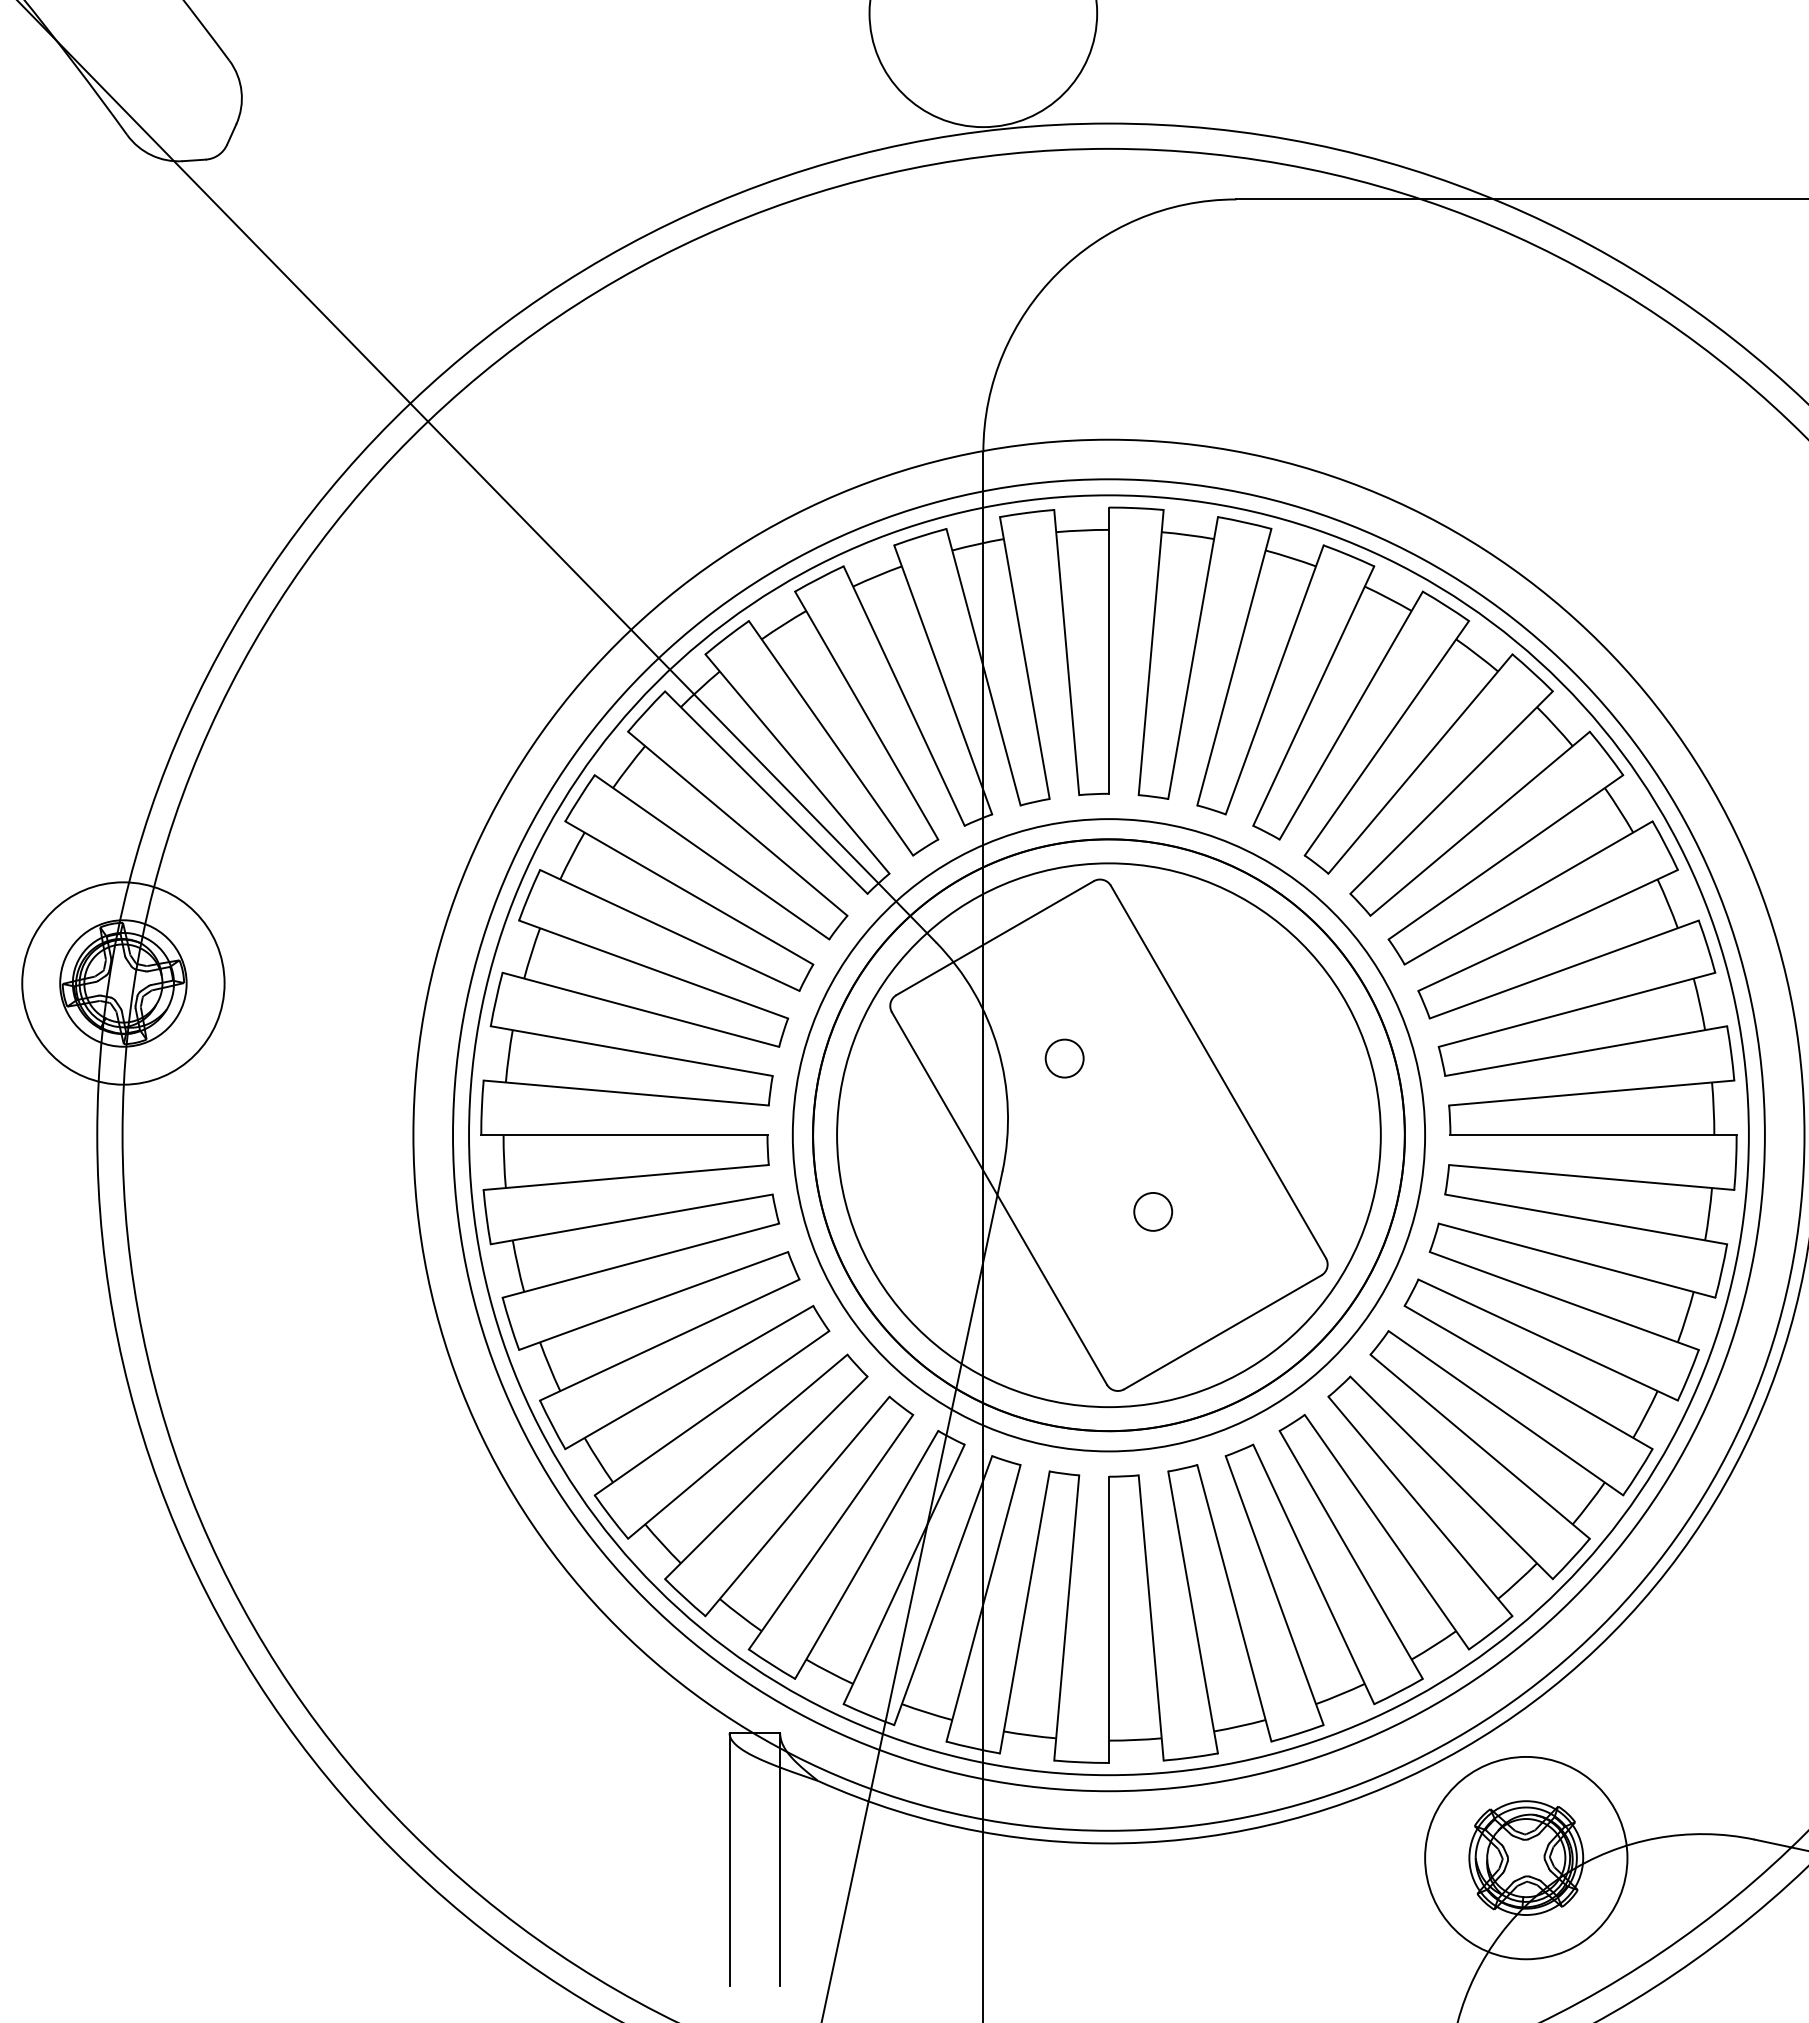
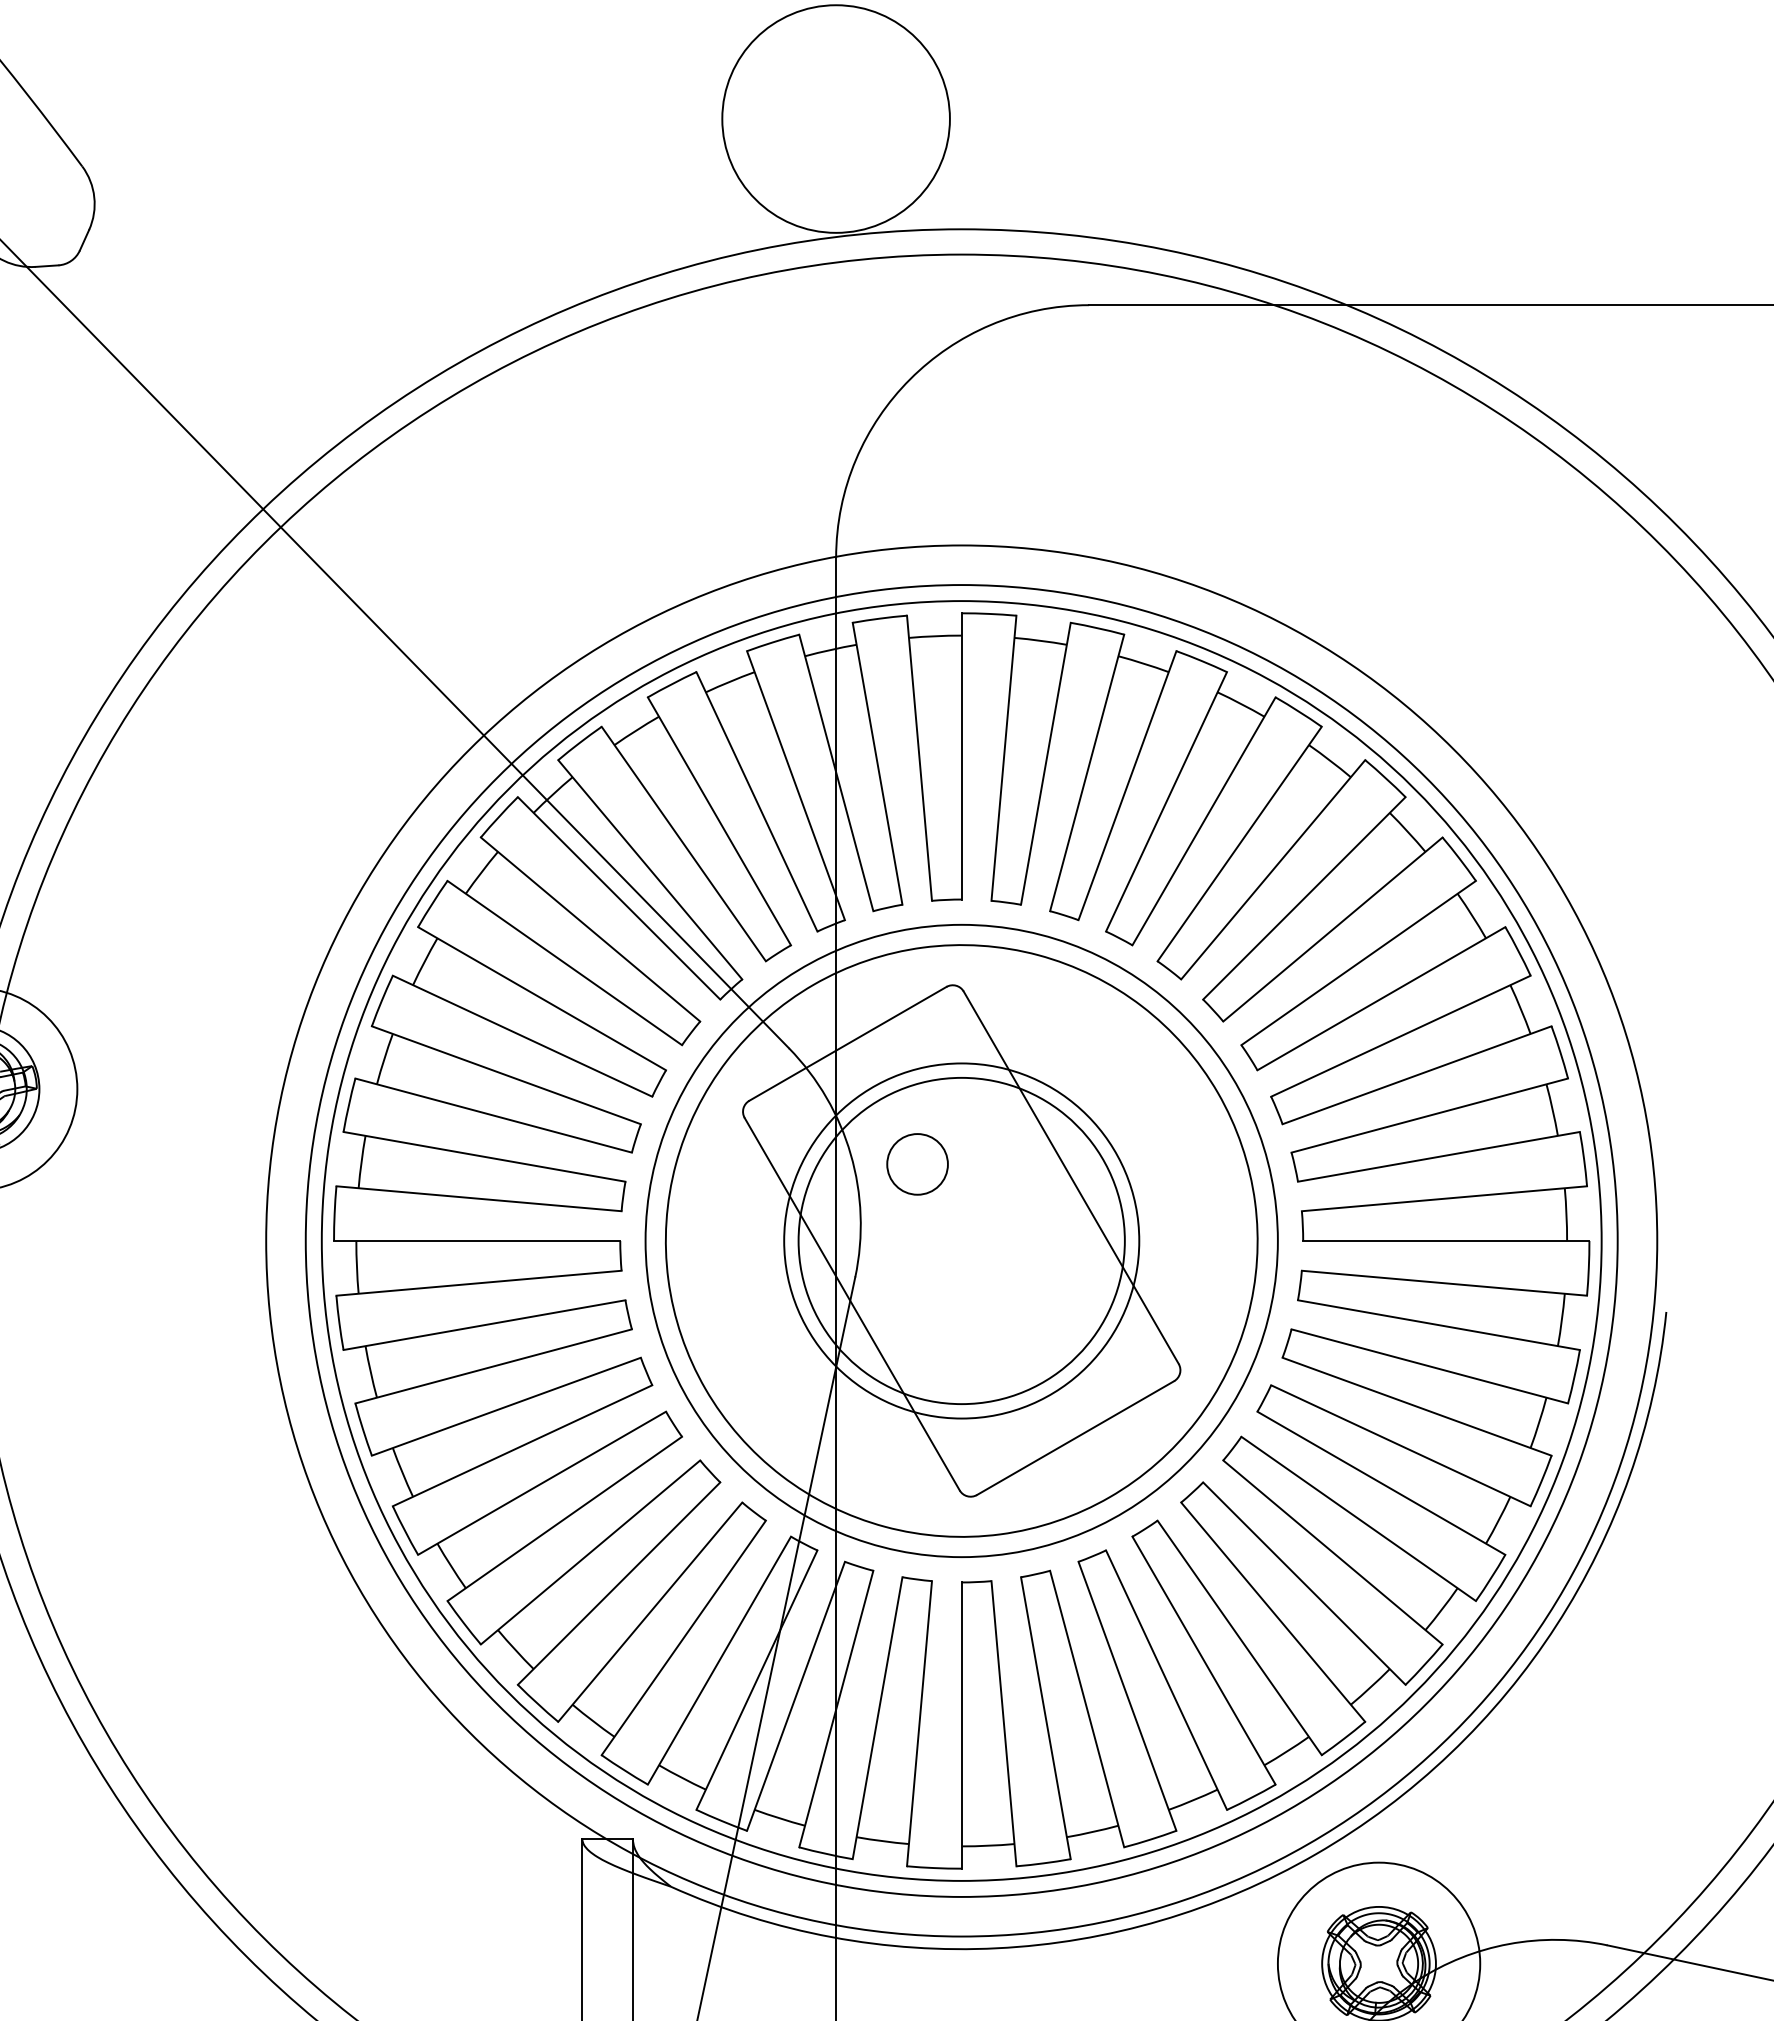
circle: (1064, 1058) -> (917, 1164), size x1.6
circle: (1108, 1135) -> (961, 1241), size x0.6
circle: (1108, 1135) -> (961, 1241), size x0.6
circle: (1153, 1211) -> (1006, 1317), removed

